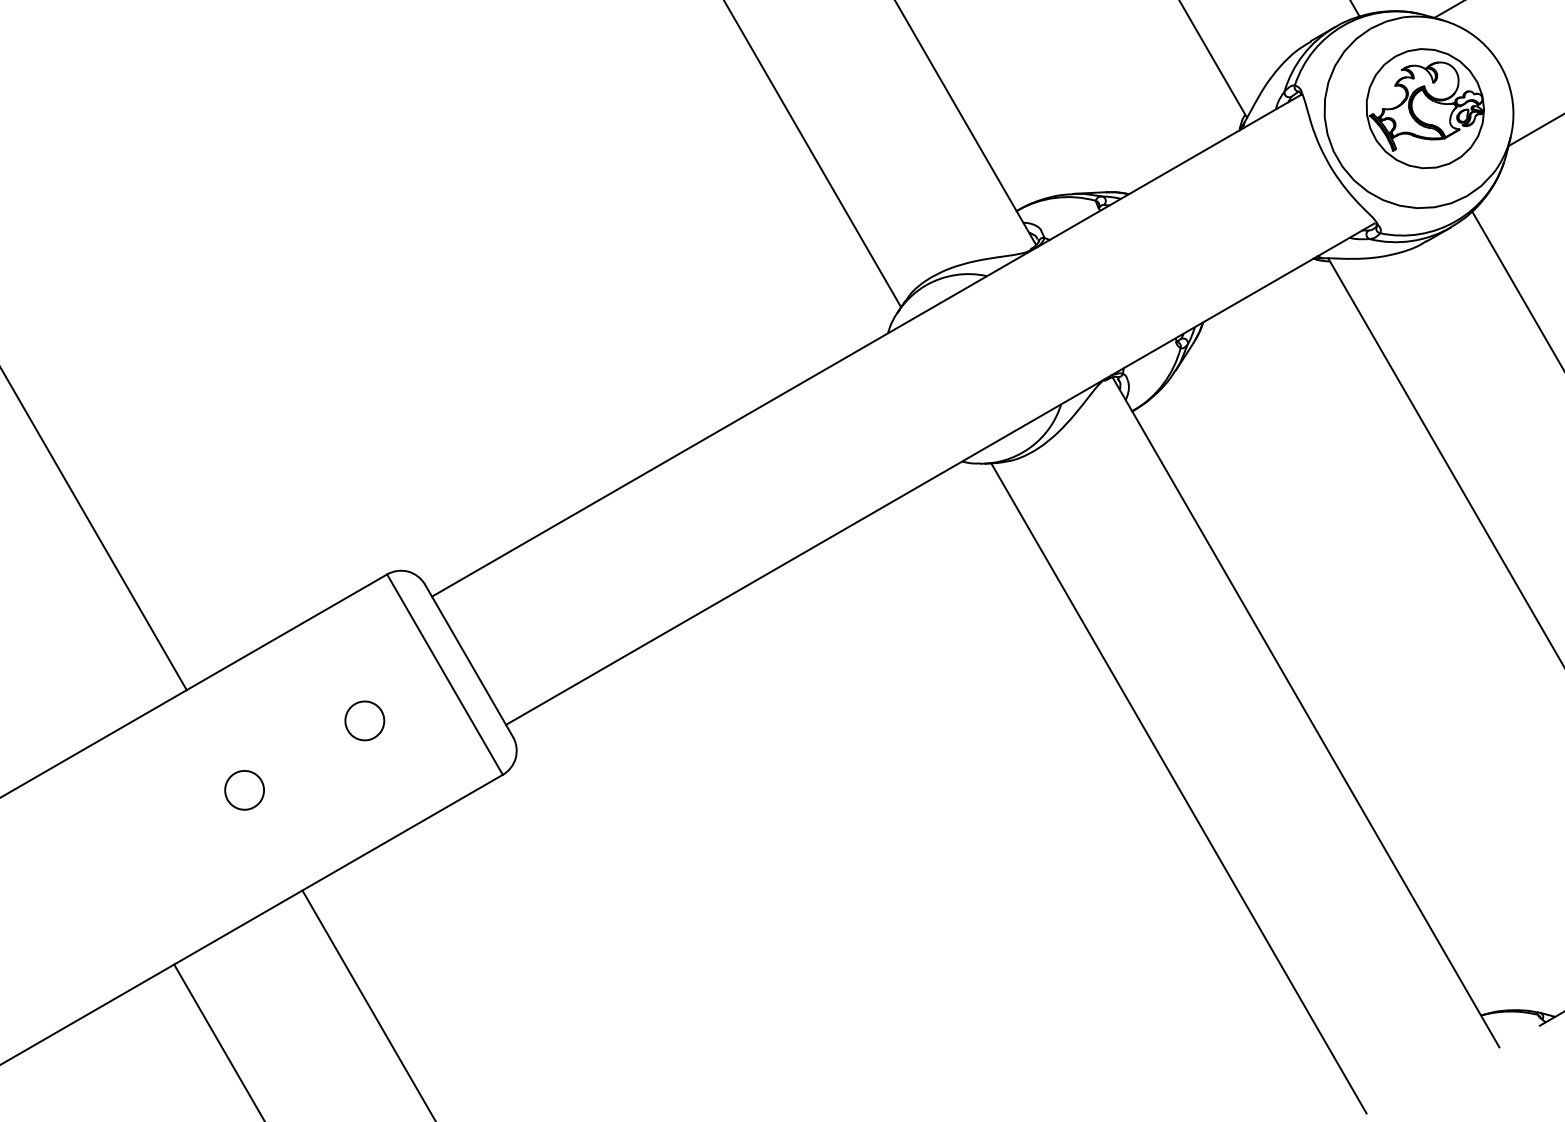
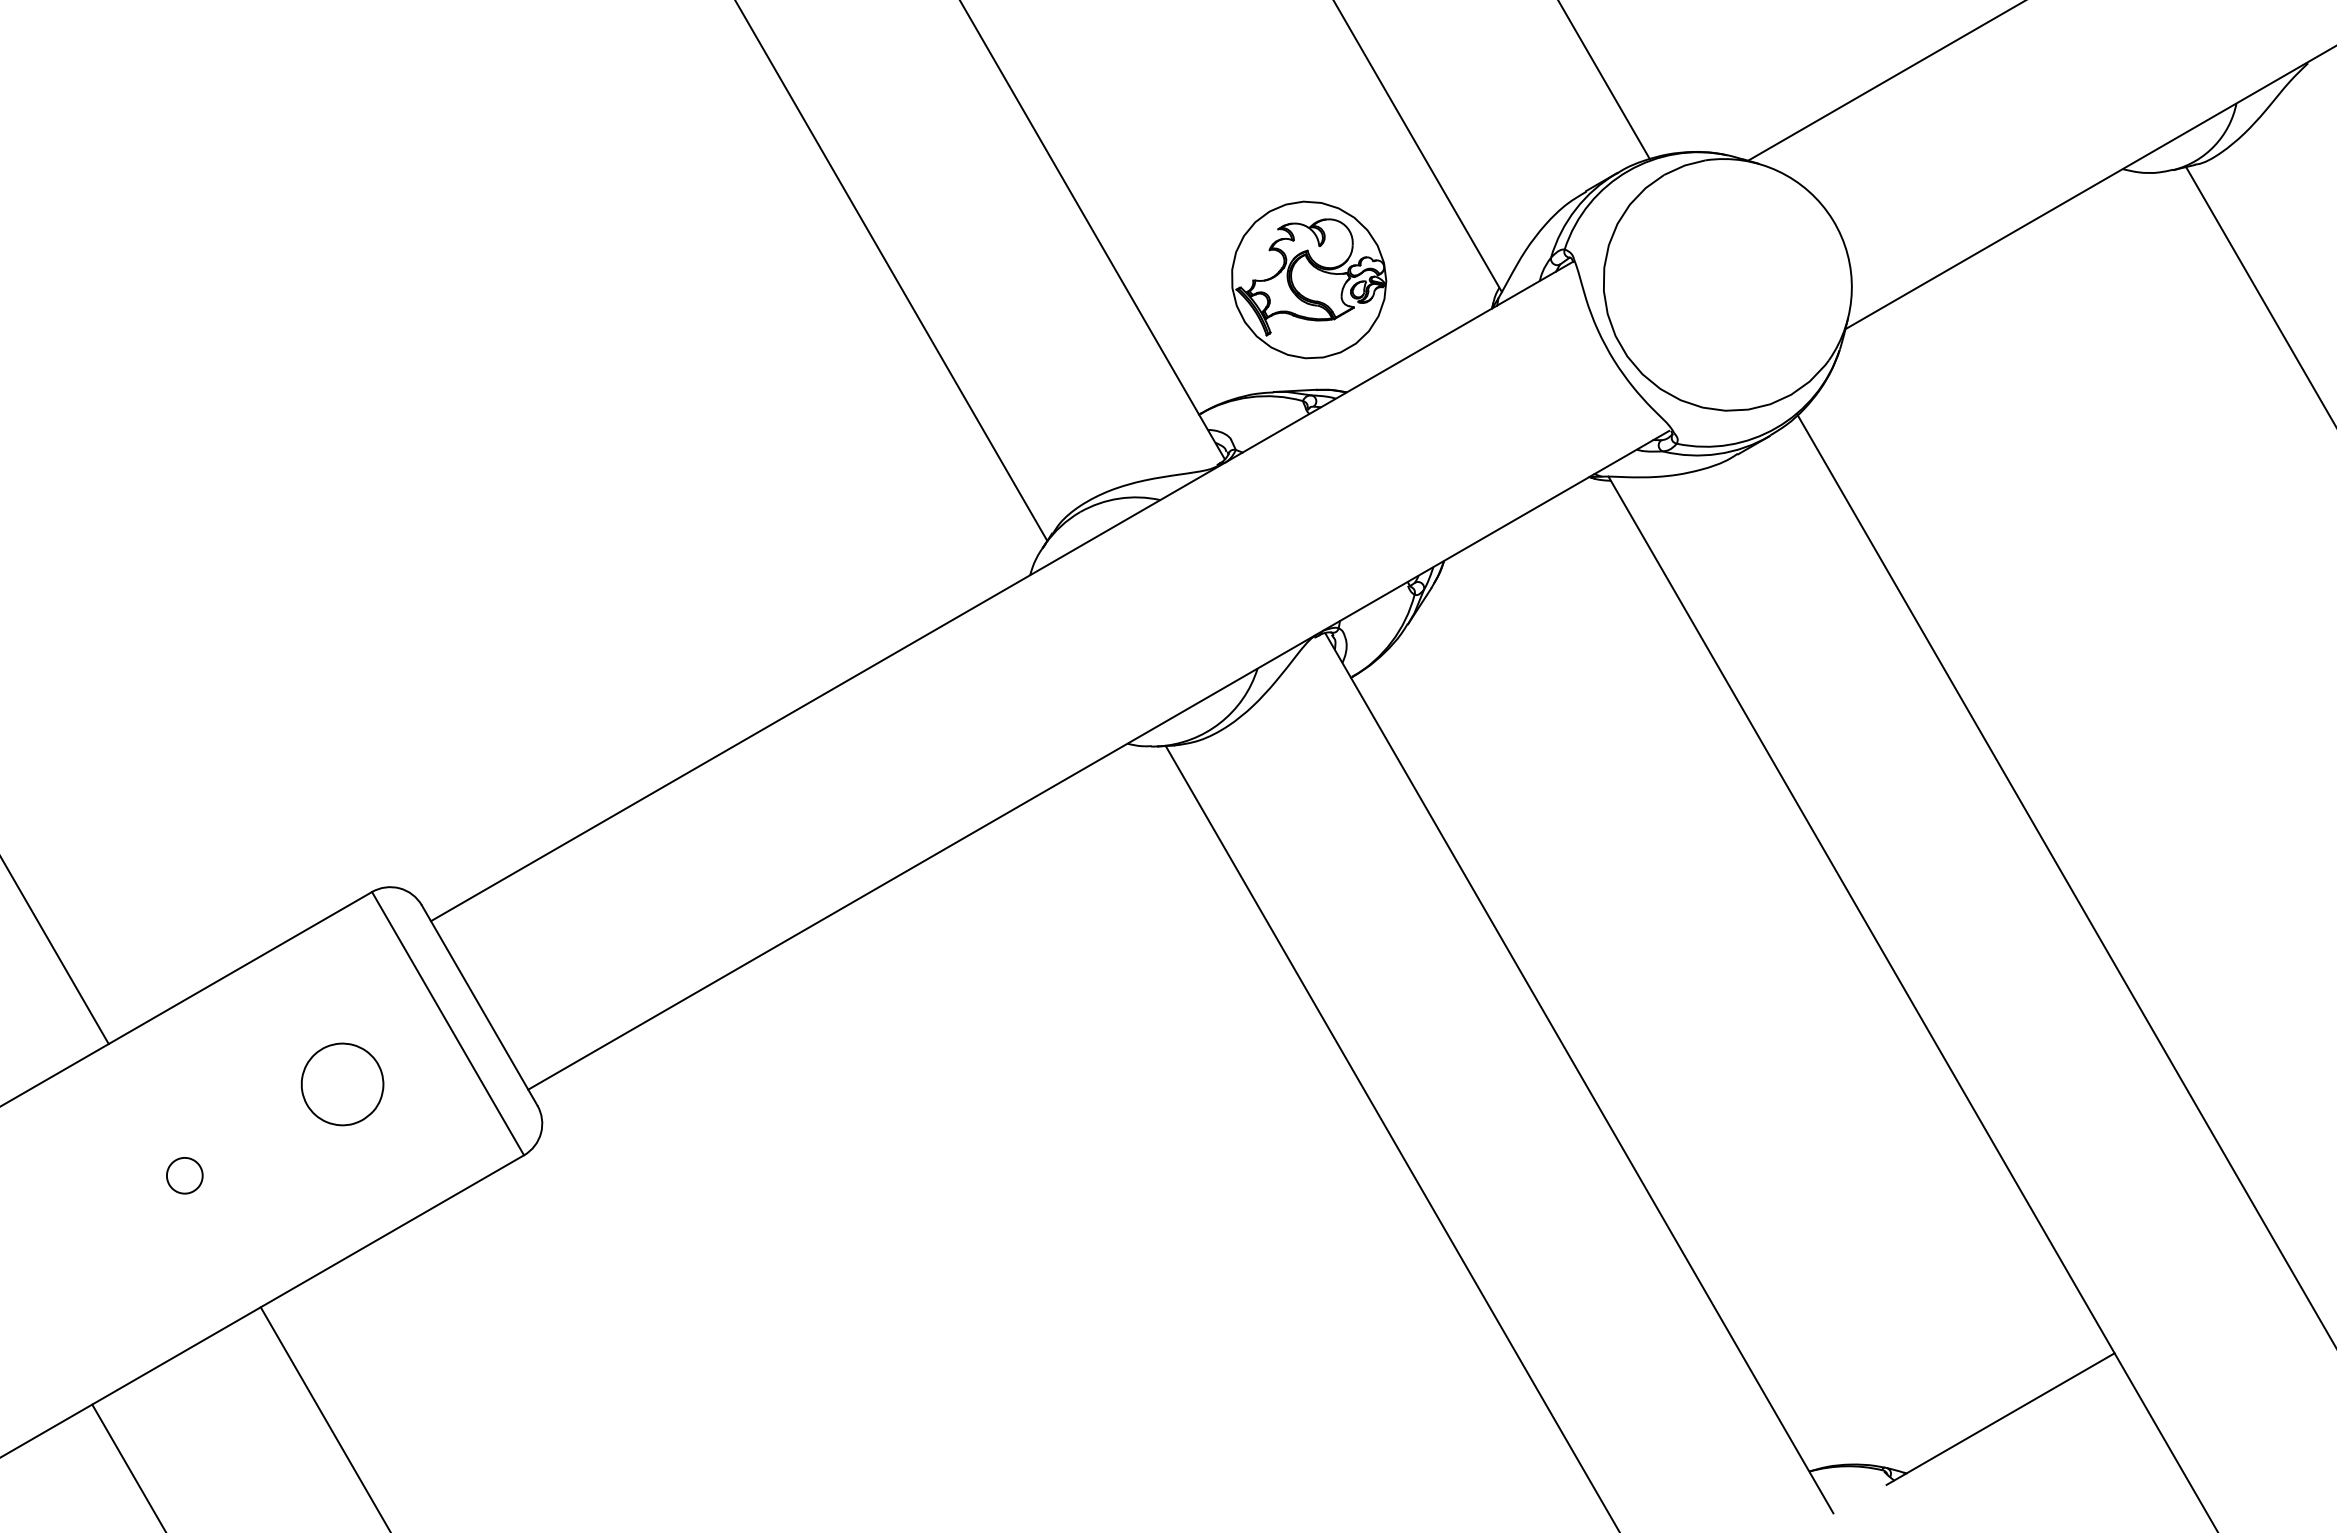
part: (1425, 108) -> (1309, 279), moved
part: (364, 720) -> (342, 1084), size x1.6
part: (244, 790) -> (184, 1175), size x0.7

